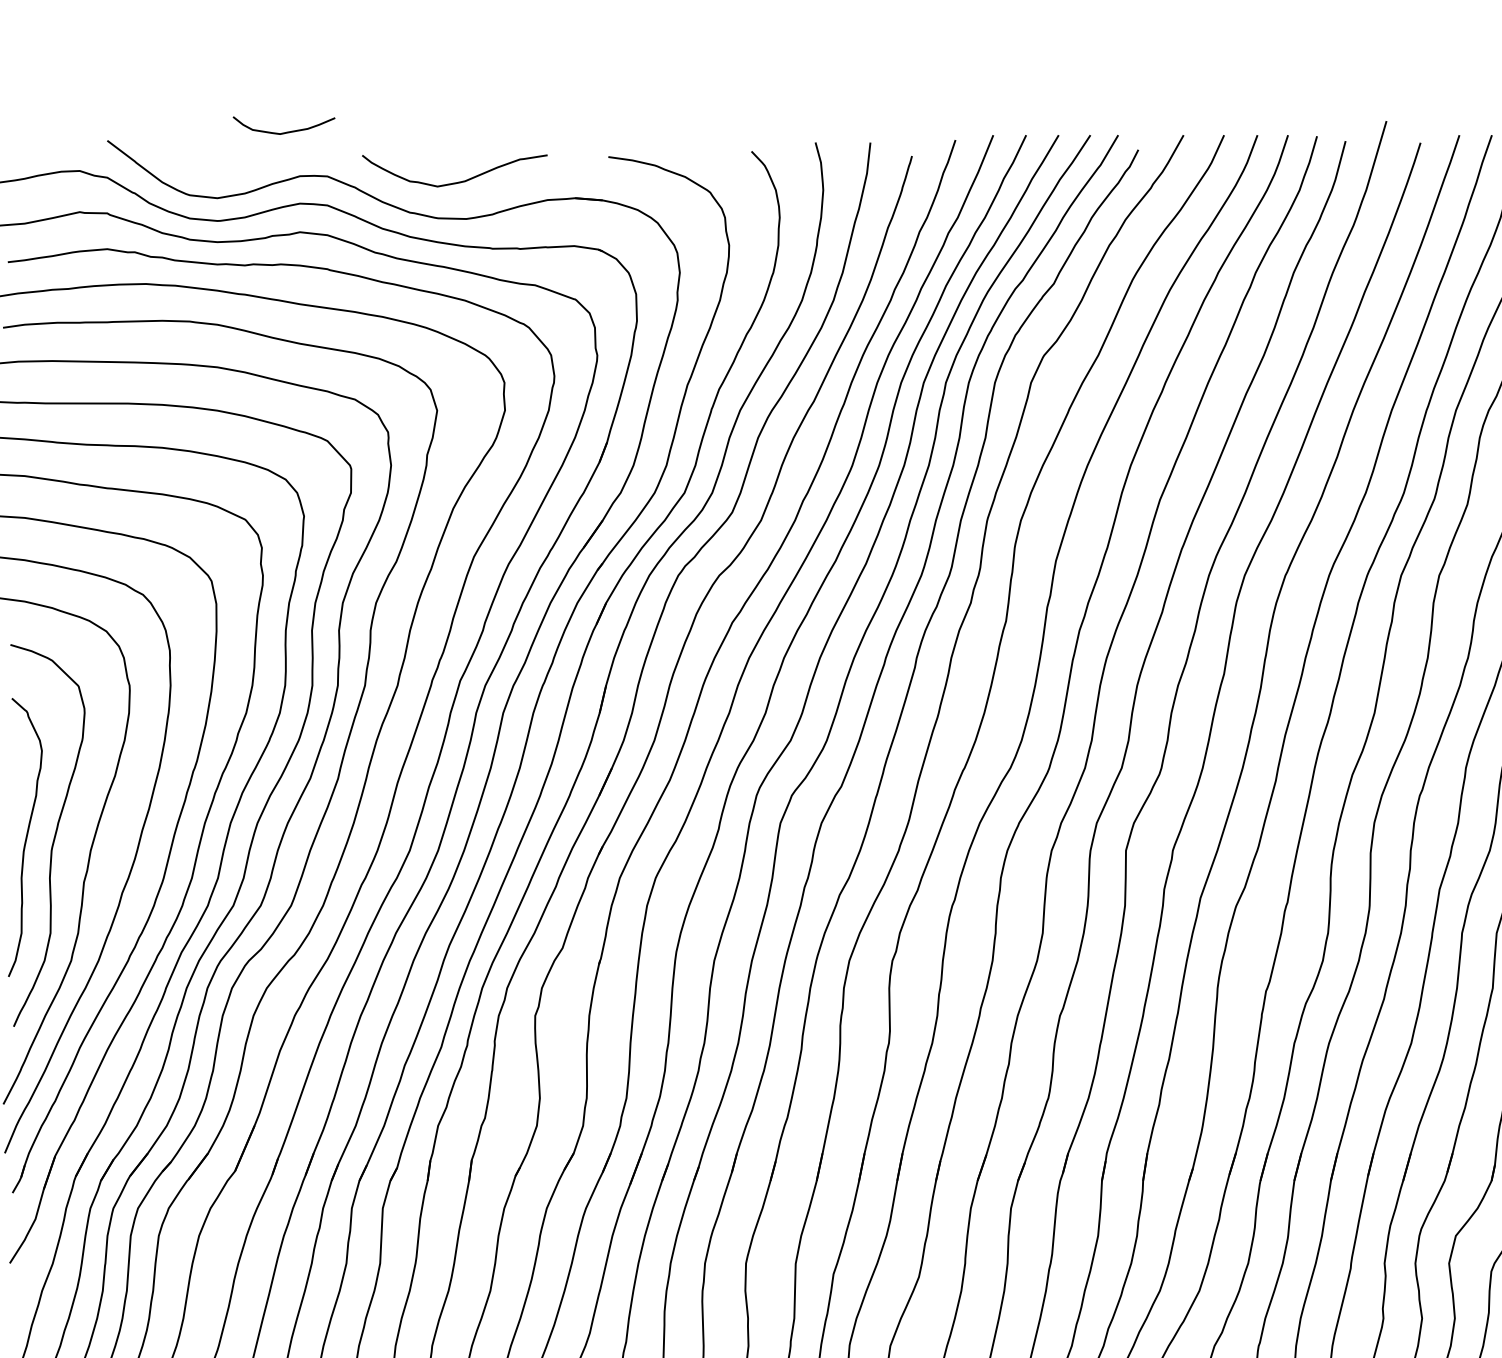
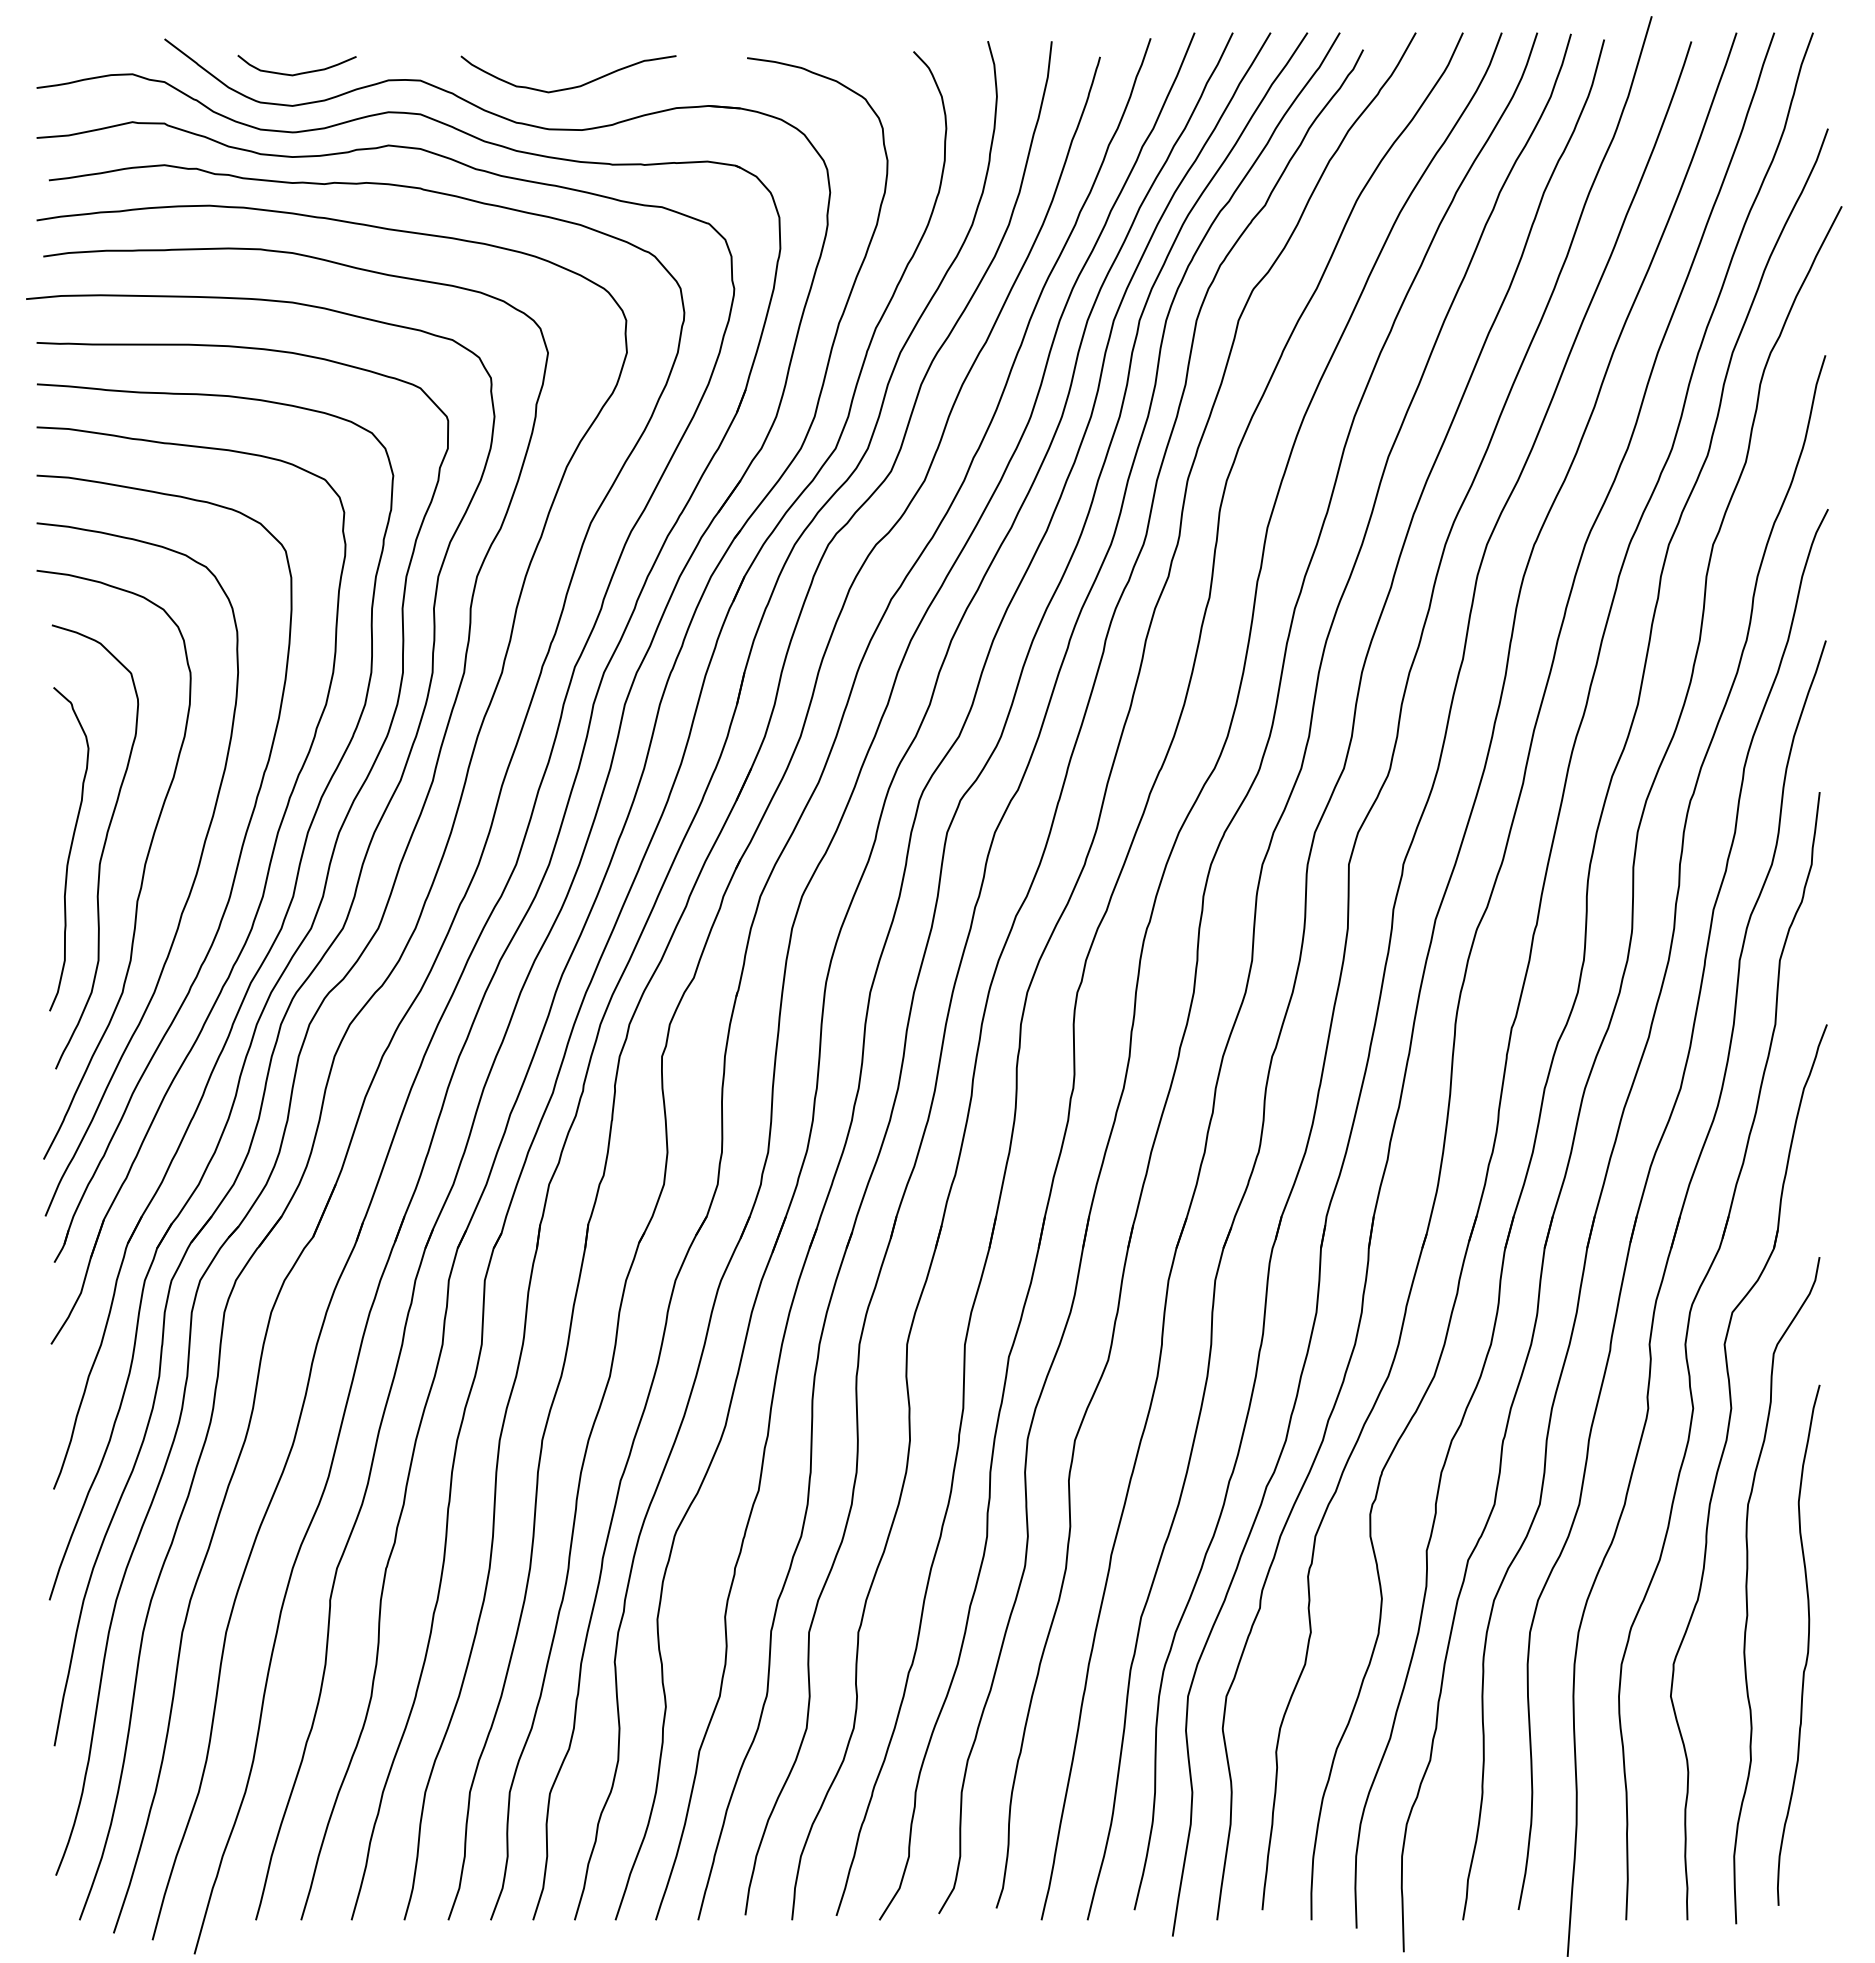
curve: (283, 132) -> (296, 73), moved

